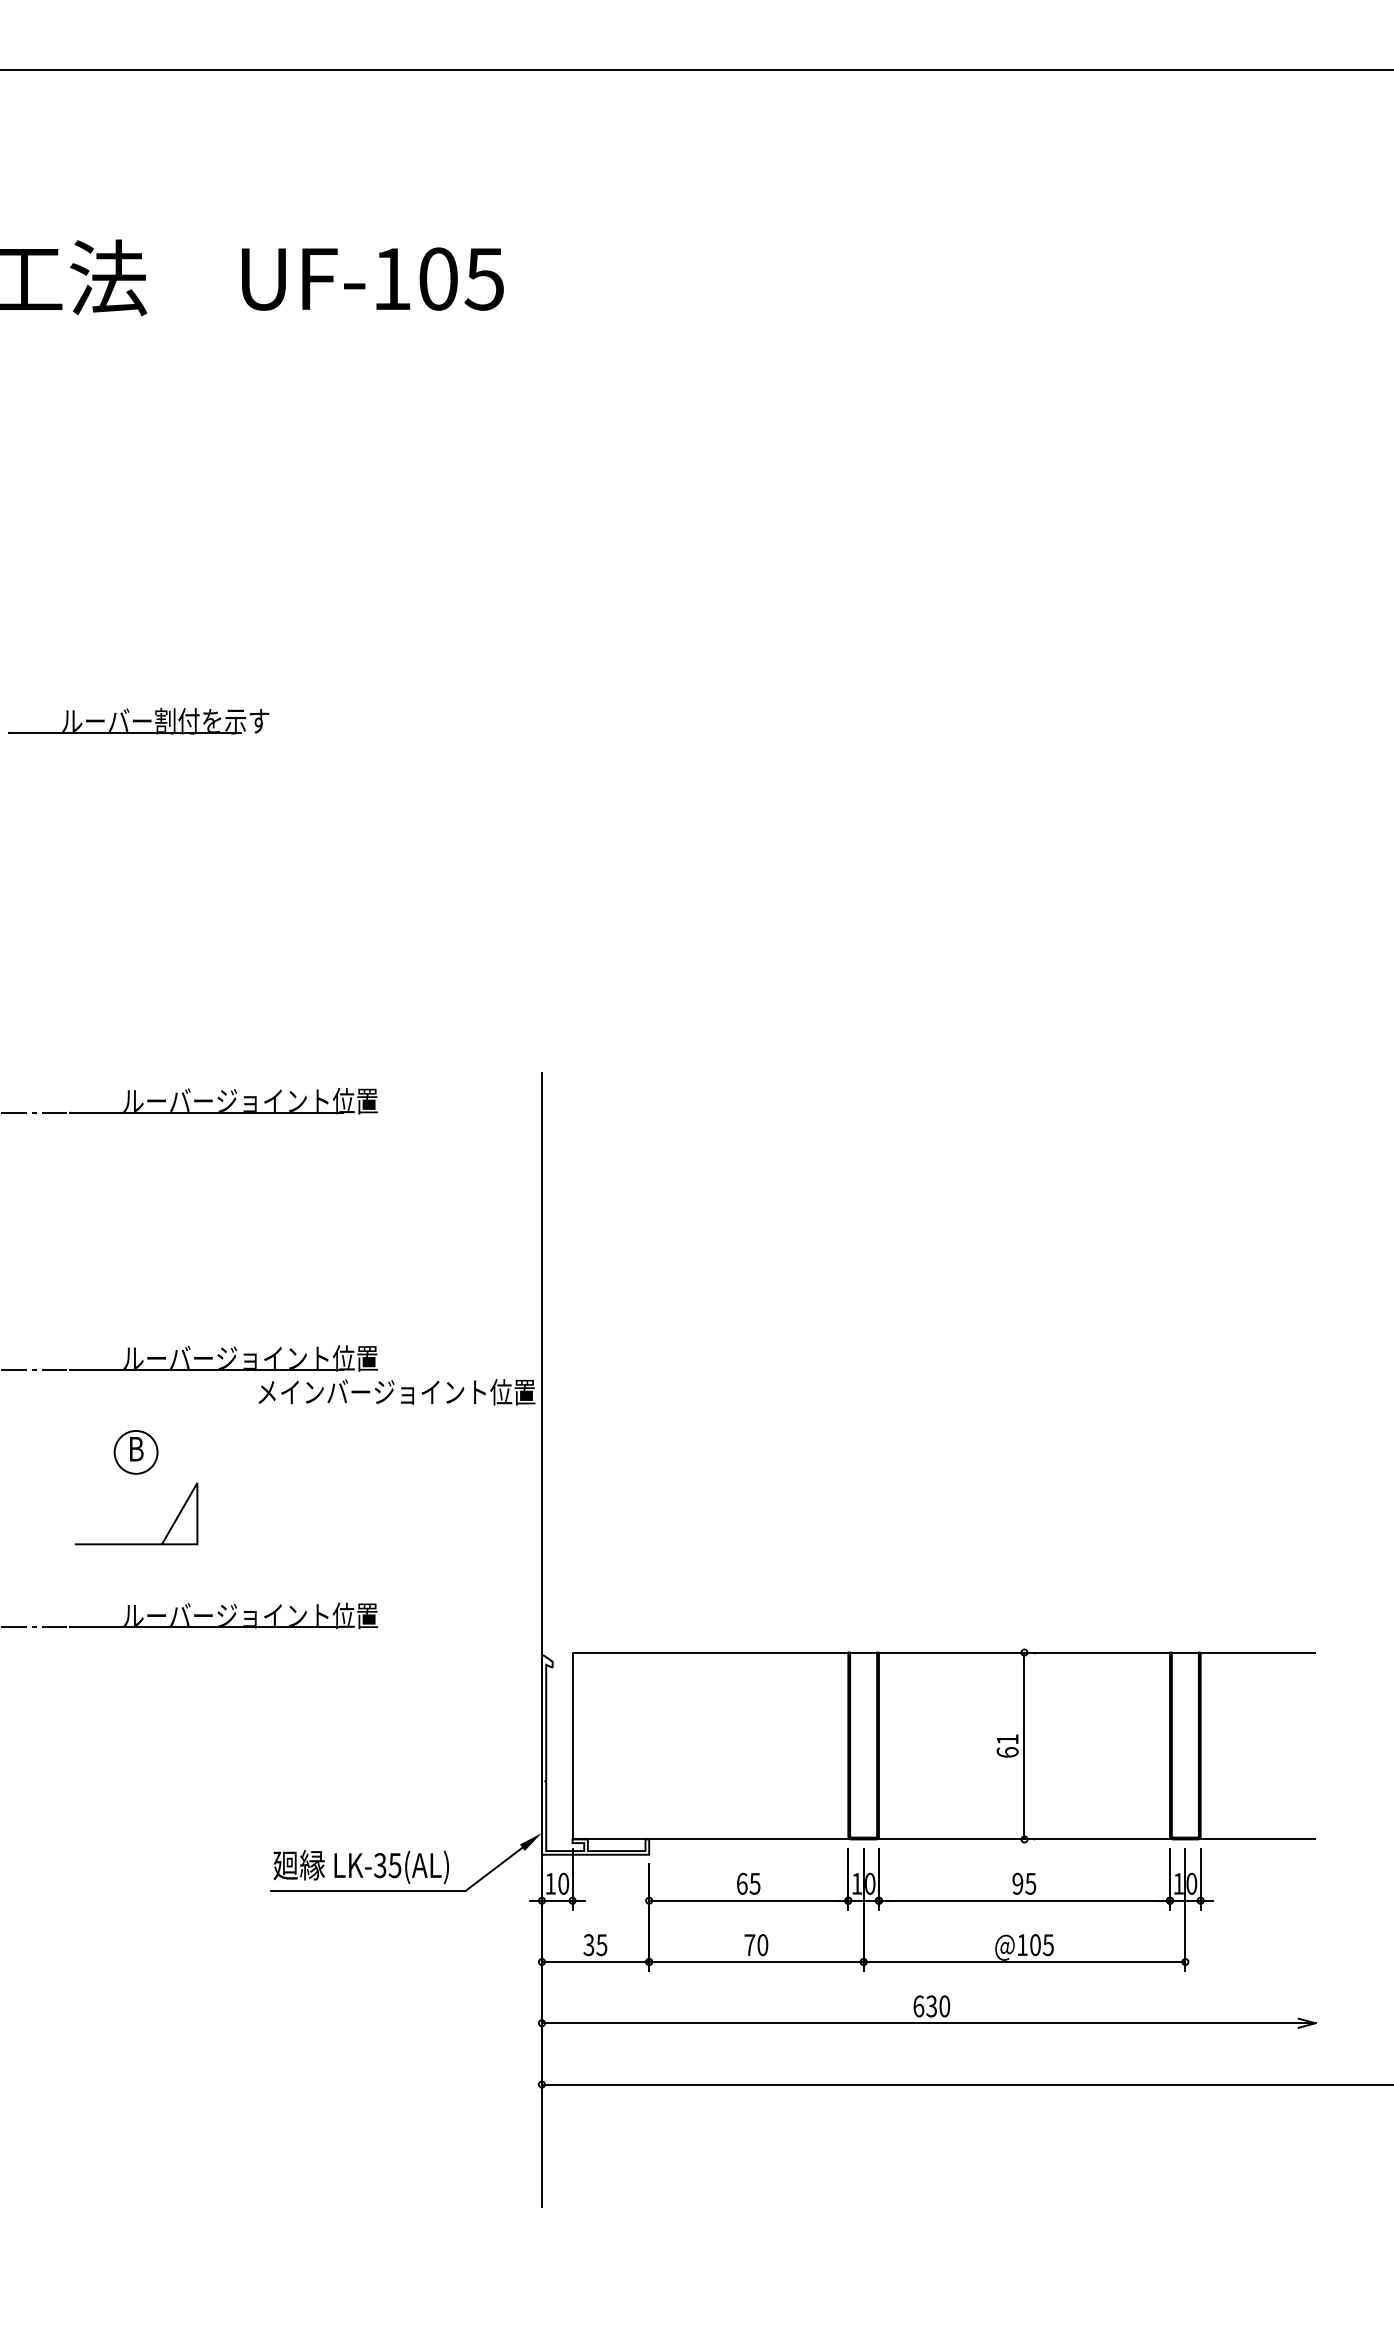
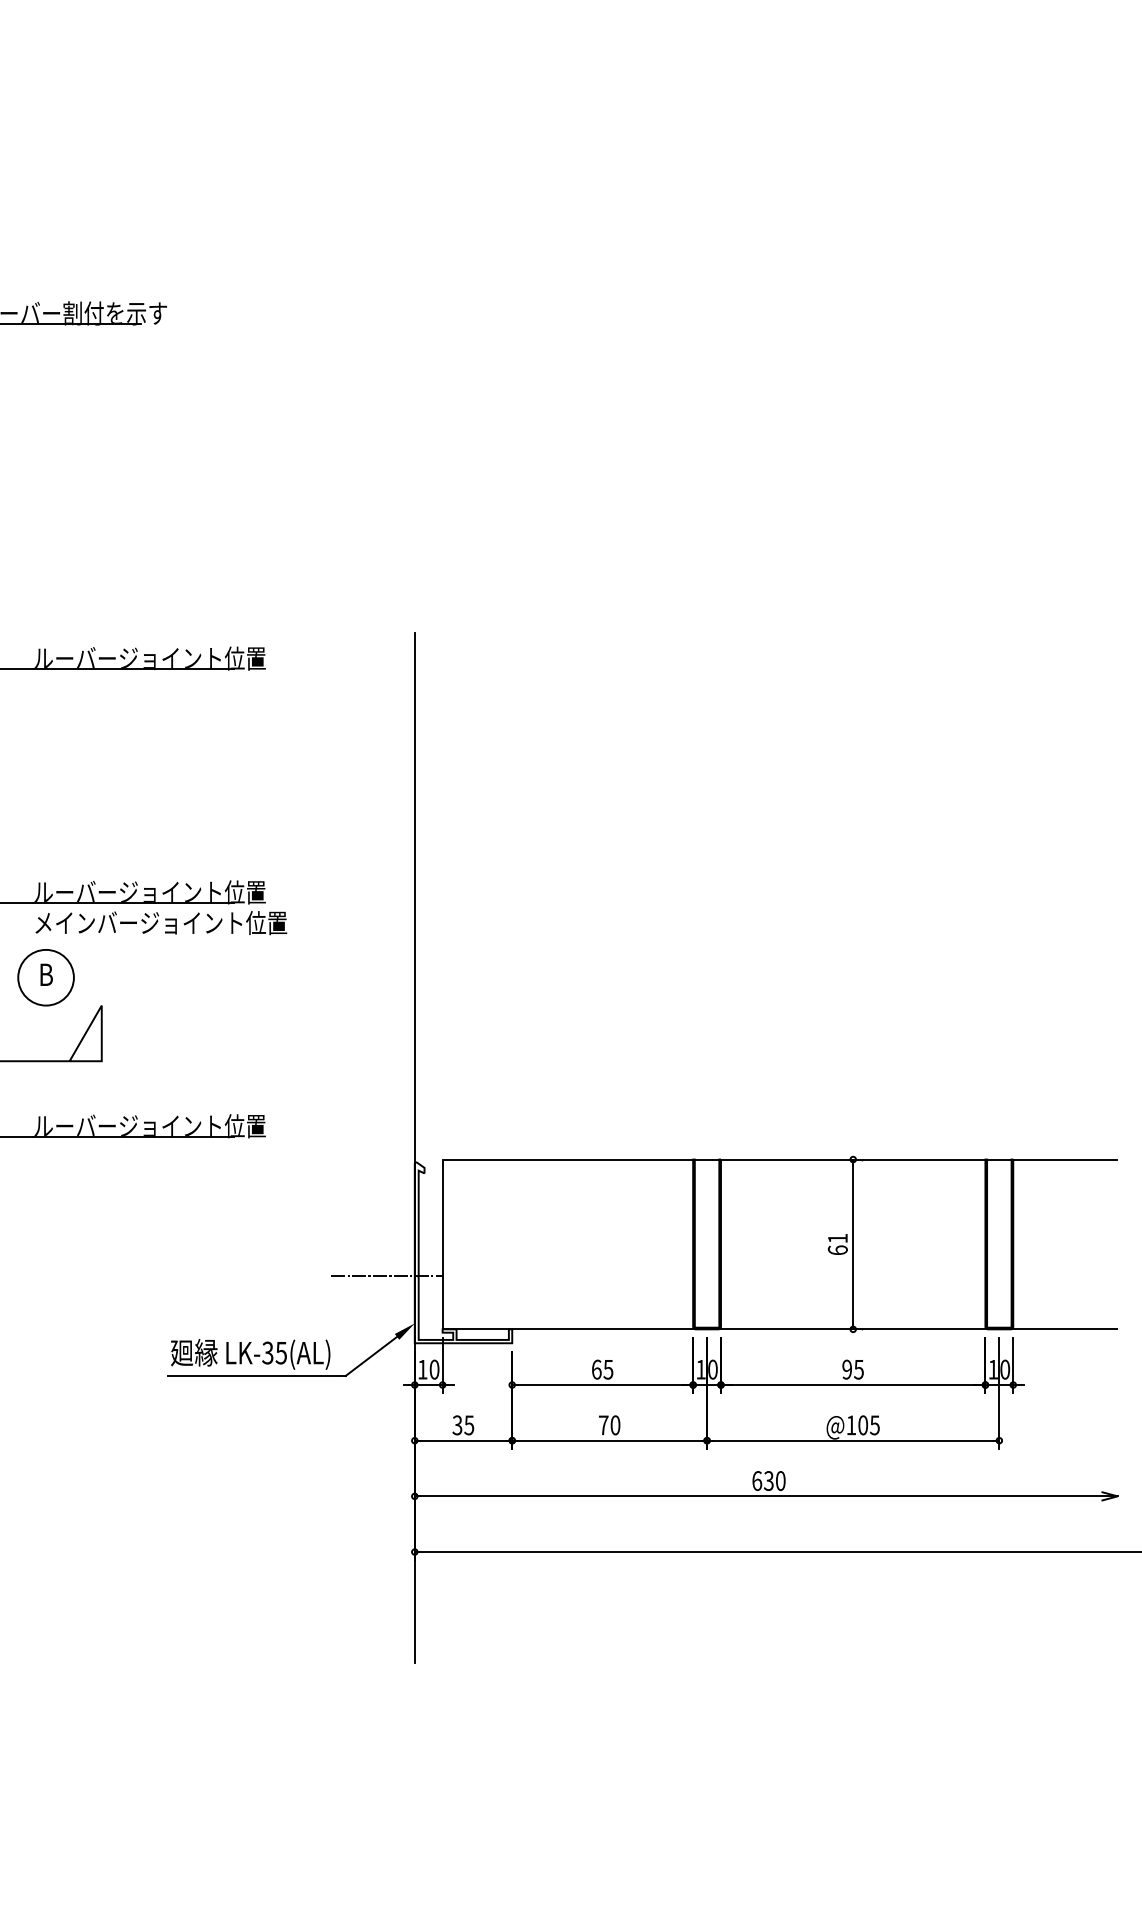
text: (396, 1392) -> (160, 923), moved
circle: (135, 1452) -> (45, 977), size x1.43
line: (511, 1781) -> (387, 1276), added

